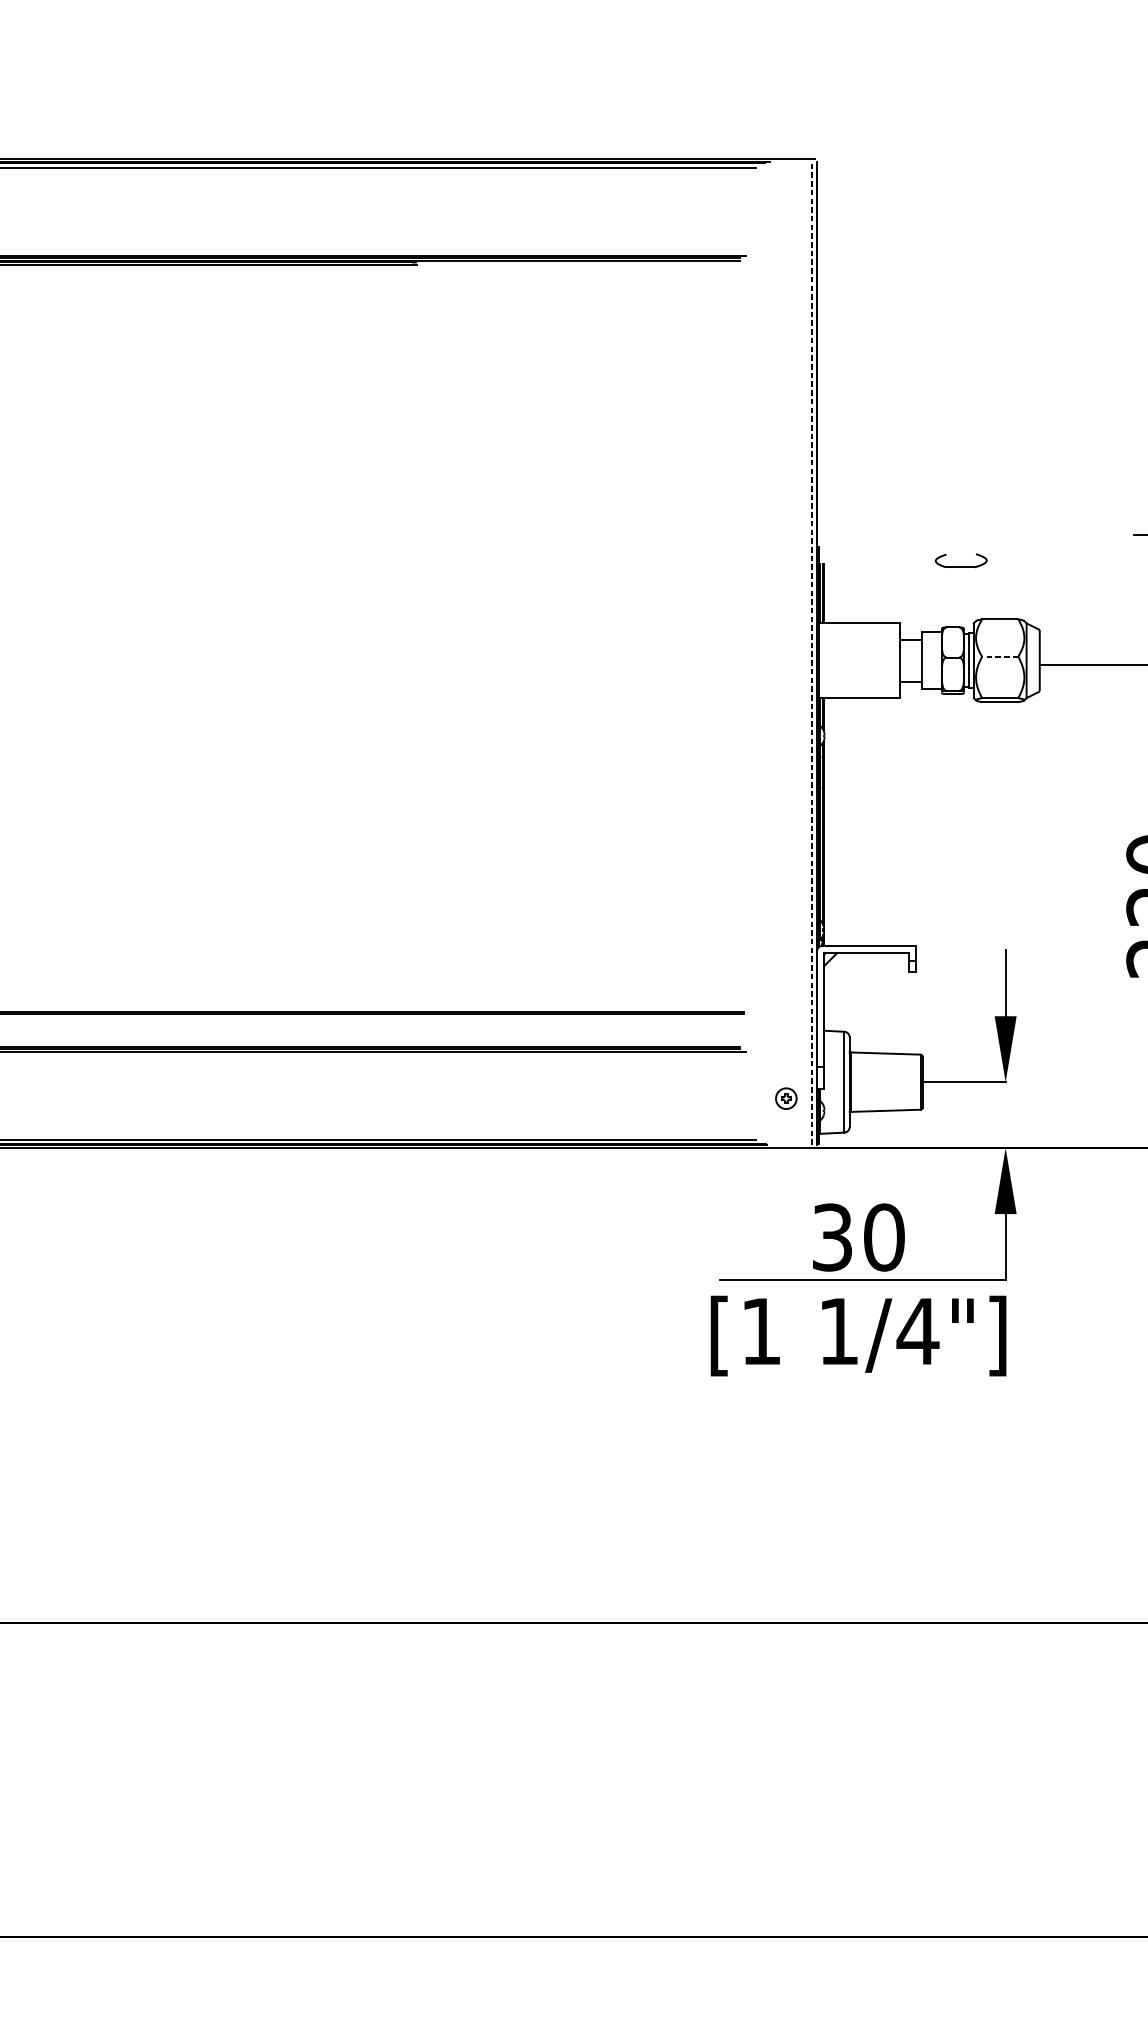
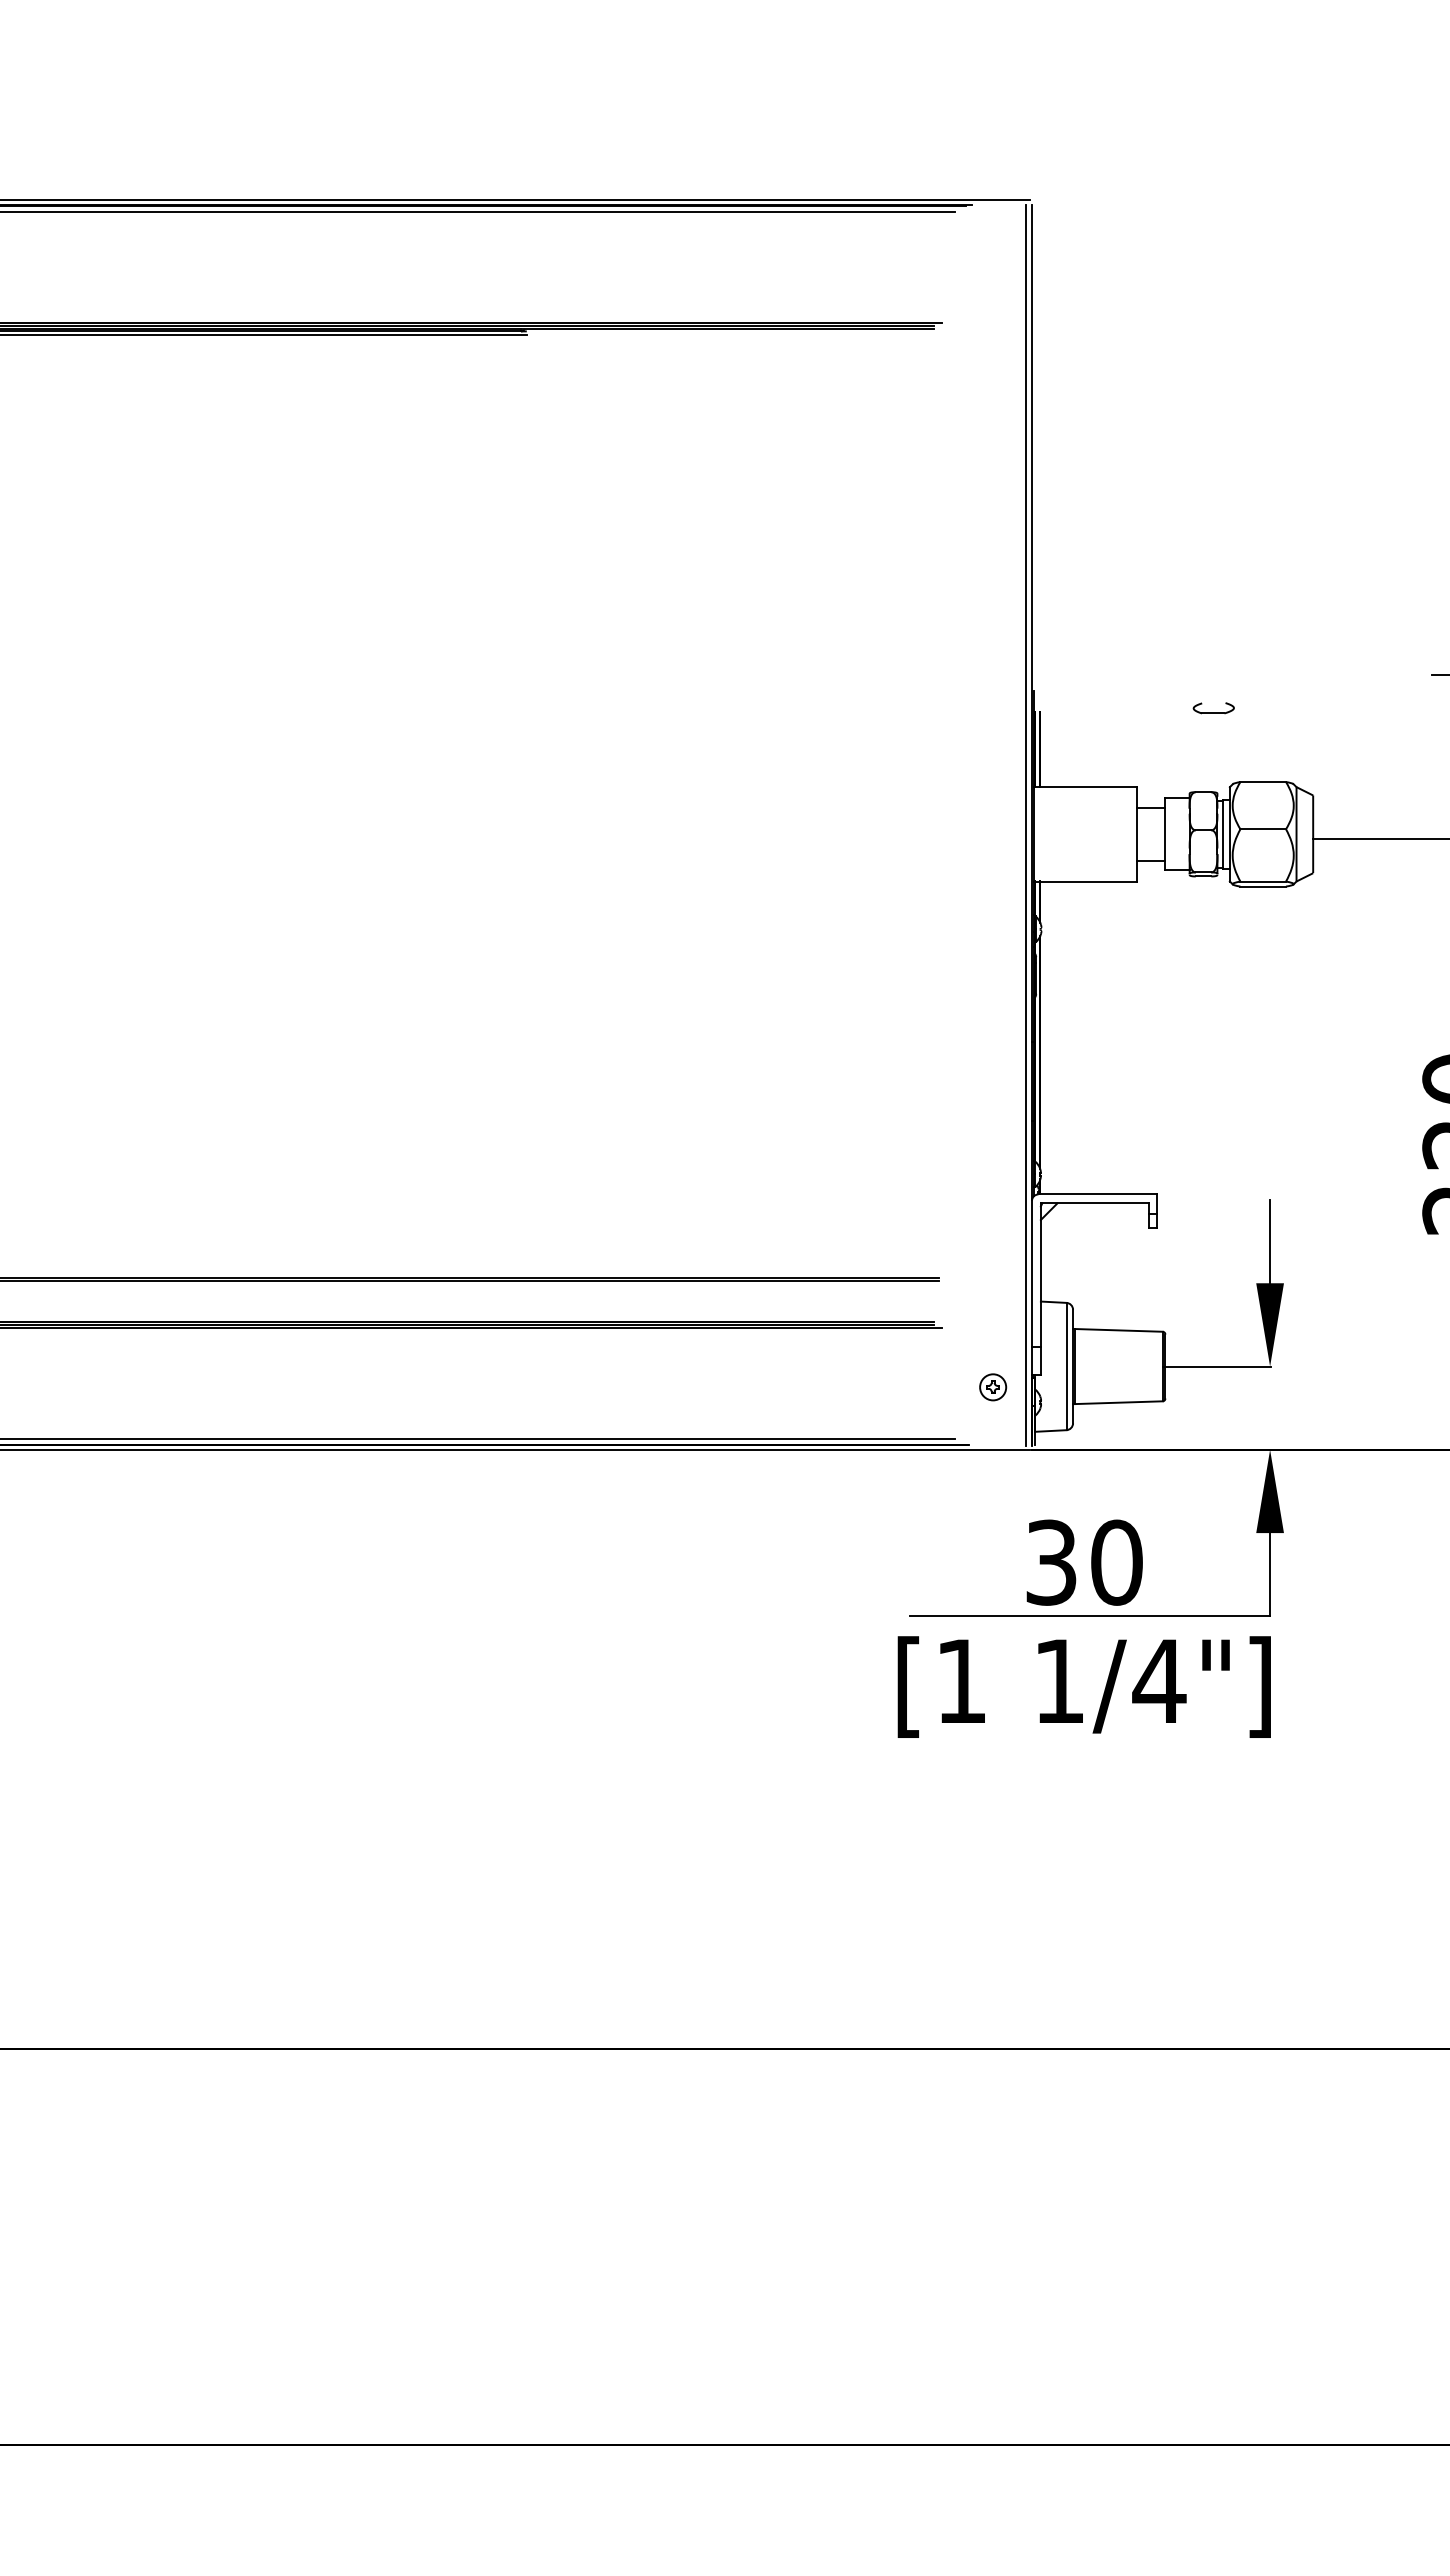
part: (960, 561) -> (1213, 708), size x0.62
line: (811, 652) -> (1025, 824), dashed -> solid
line: (1000, 656) -> (1263, 829), dashed -> solid

